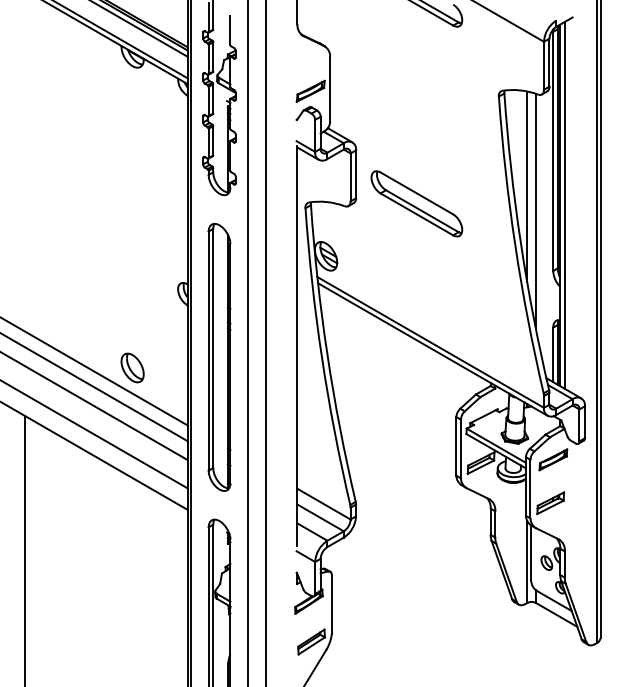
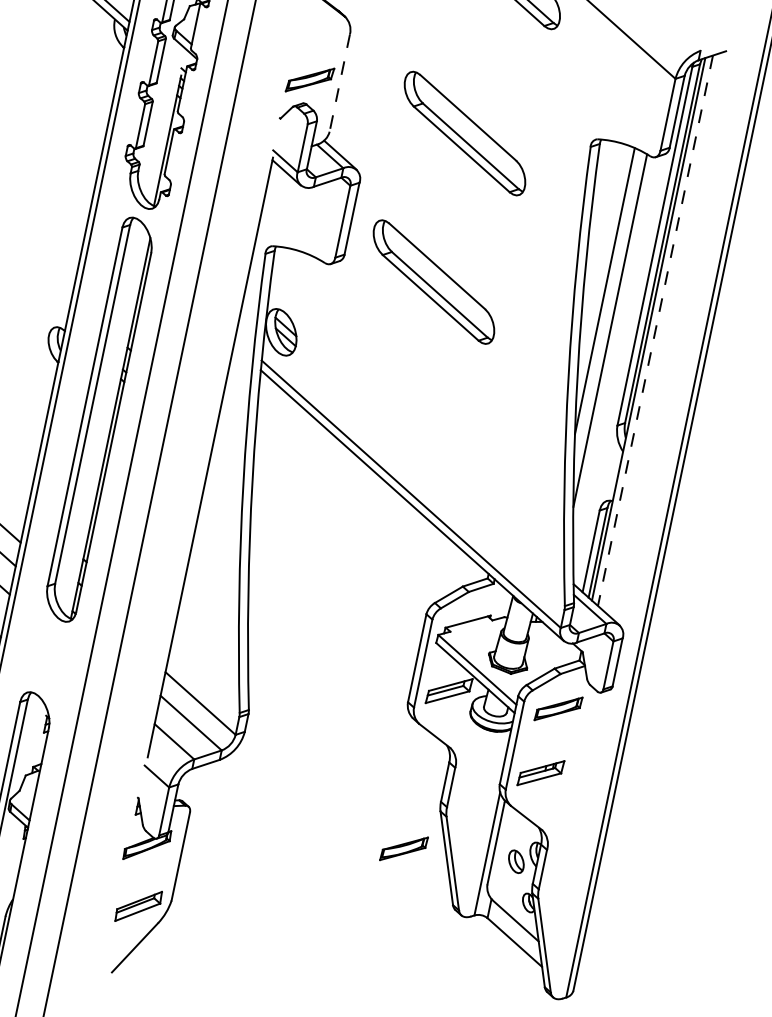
line: (330, 89) -> (340, 83), solid -> dashed
part: (416, 104) -> (464, 132), added
line: (564, 205) -> (654, 330), solid -> dashed
part: (219, 357) -> (99, 419), moved
part: (473, 569) -> (404, 848), added

